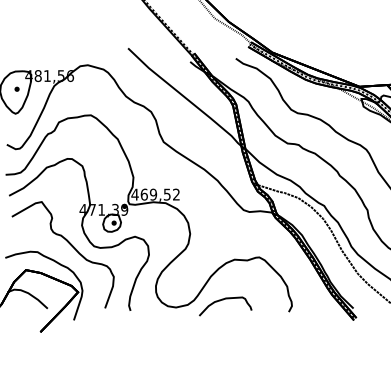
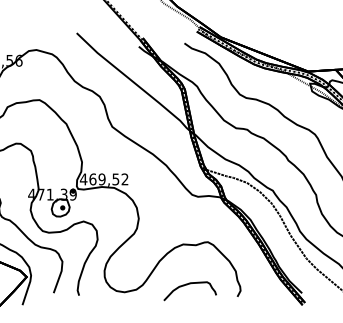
curve: (223, 300) -> (188, 285), moved

